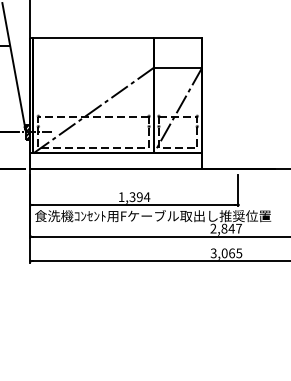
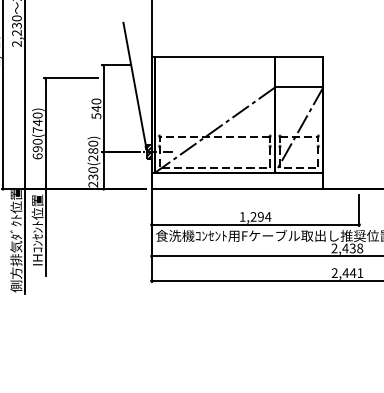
text: (132, 197) -> (253, 217), 1,394 -> 1,294
text: (231, 228) -> (352, 248), 2,847 -> 2,438
text: (226, 253) -> (347, 273), 3,065 -> 2,441

